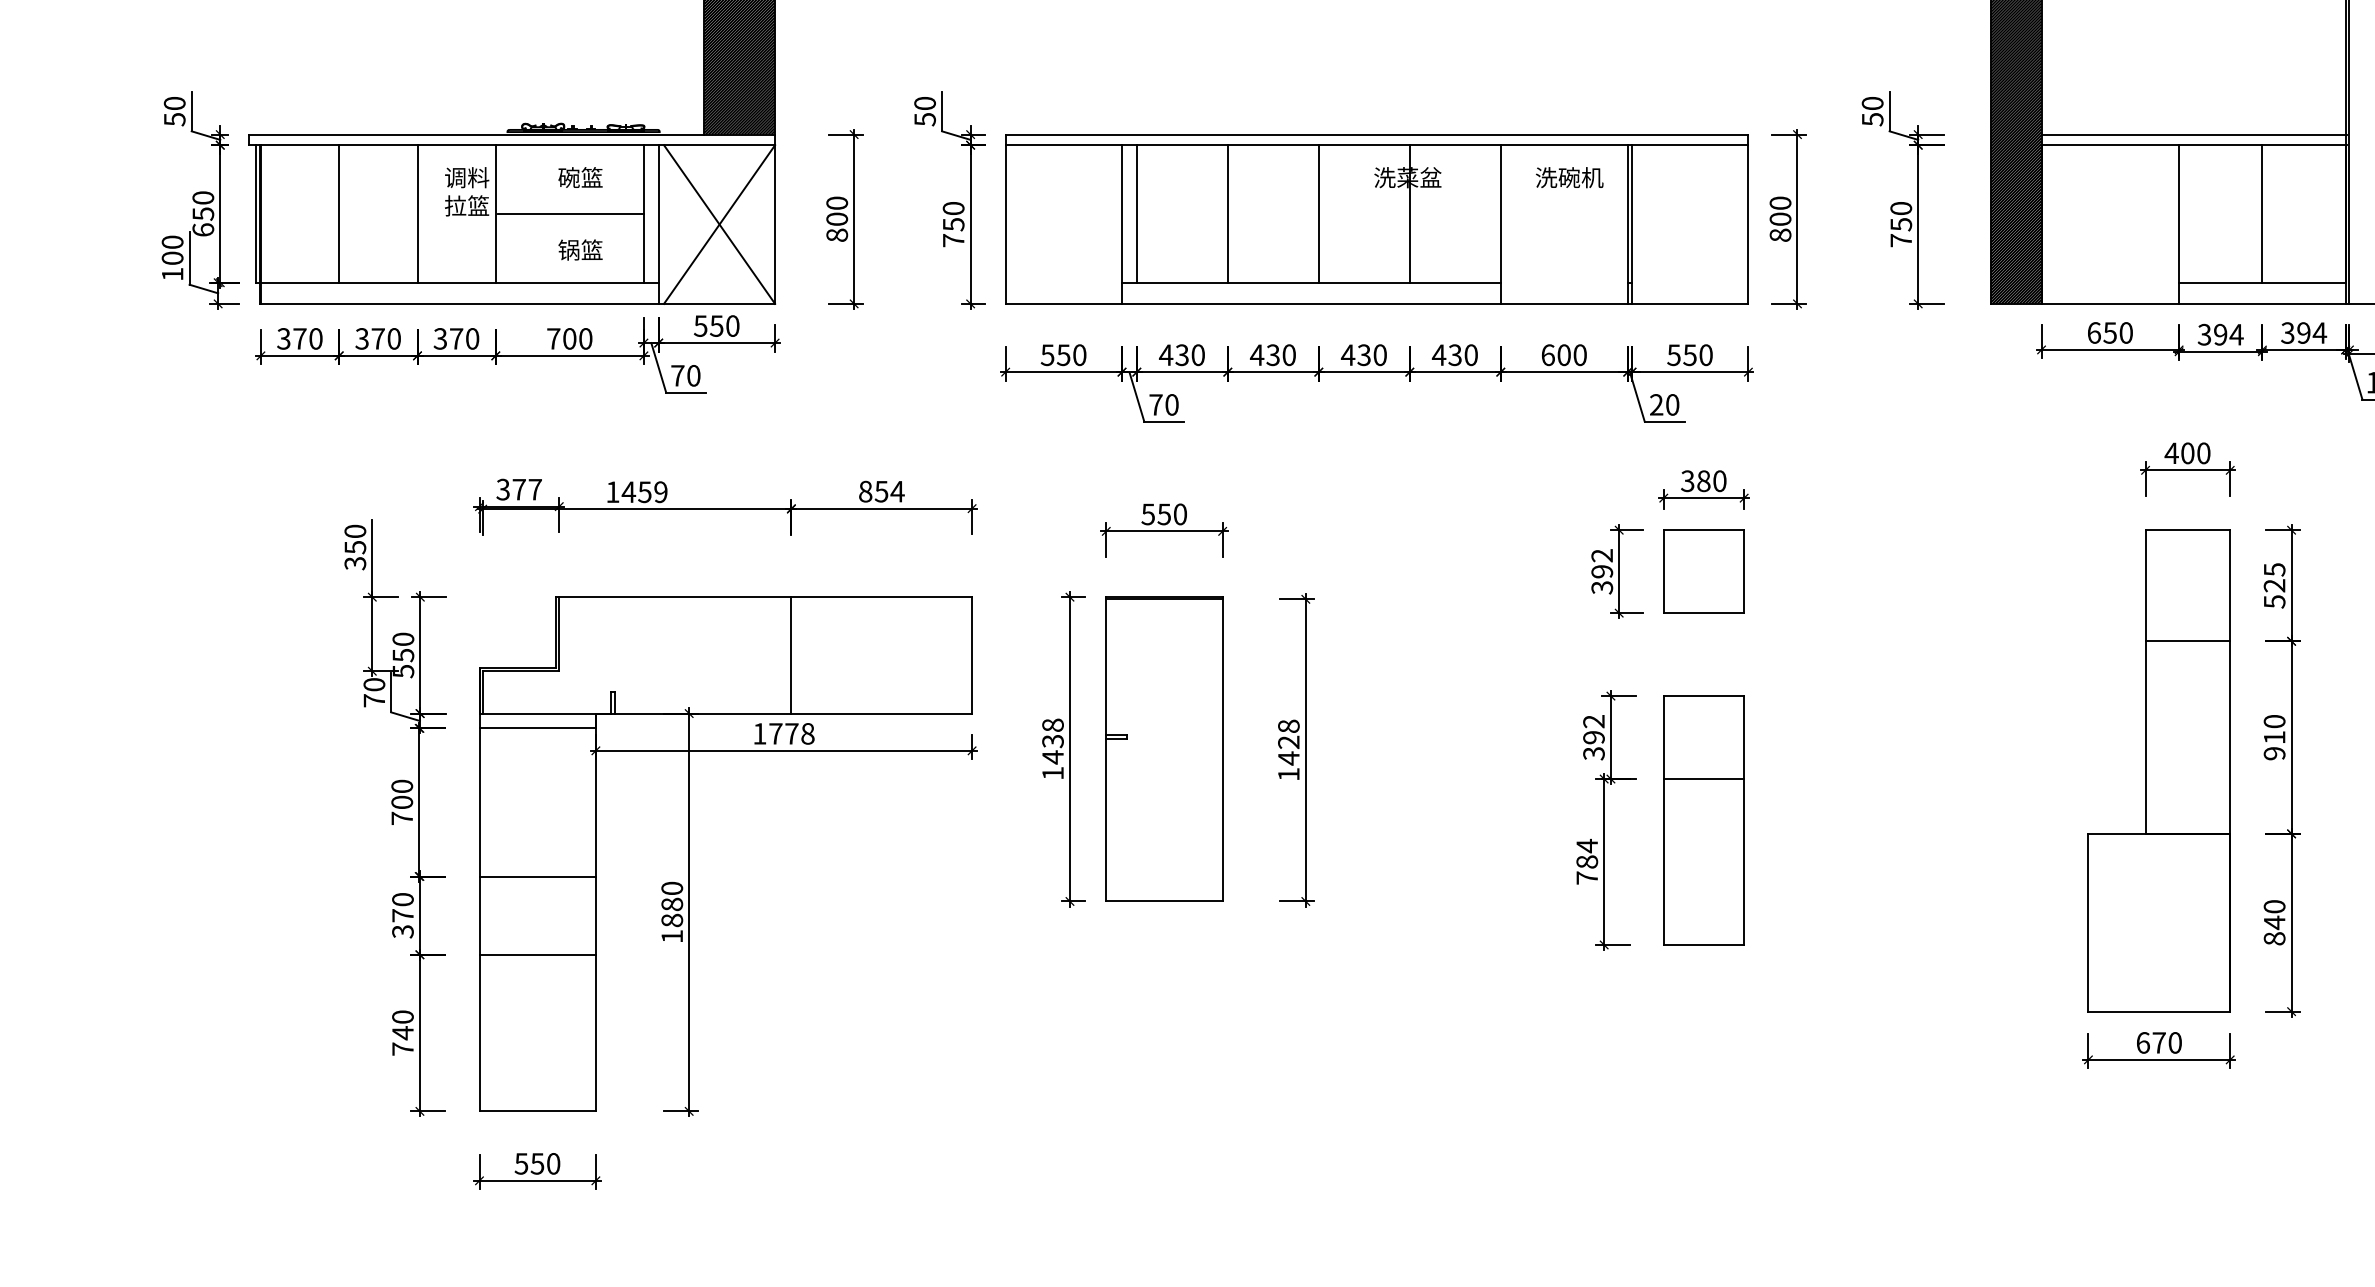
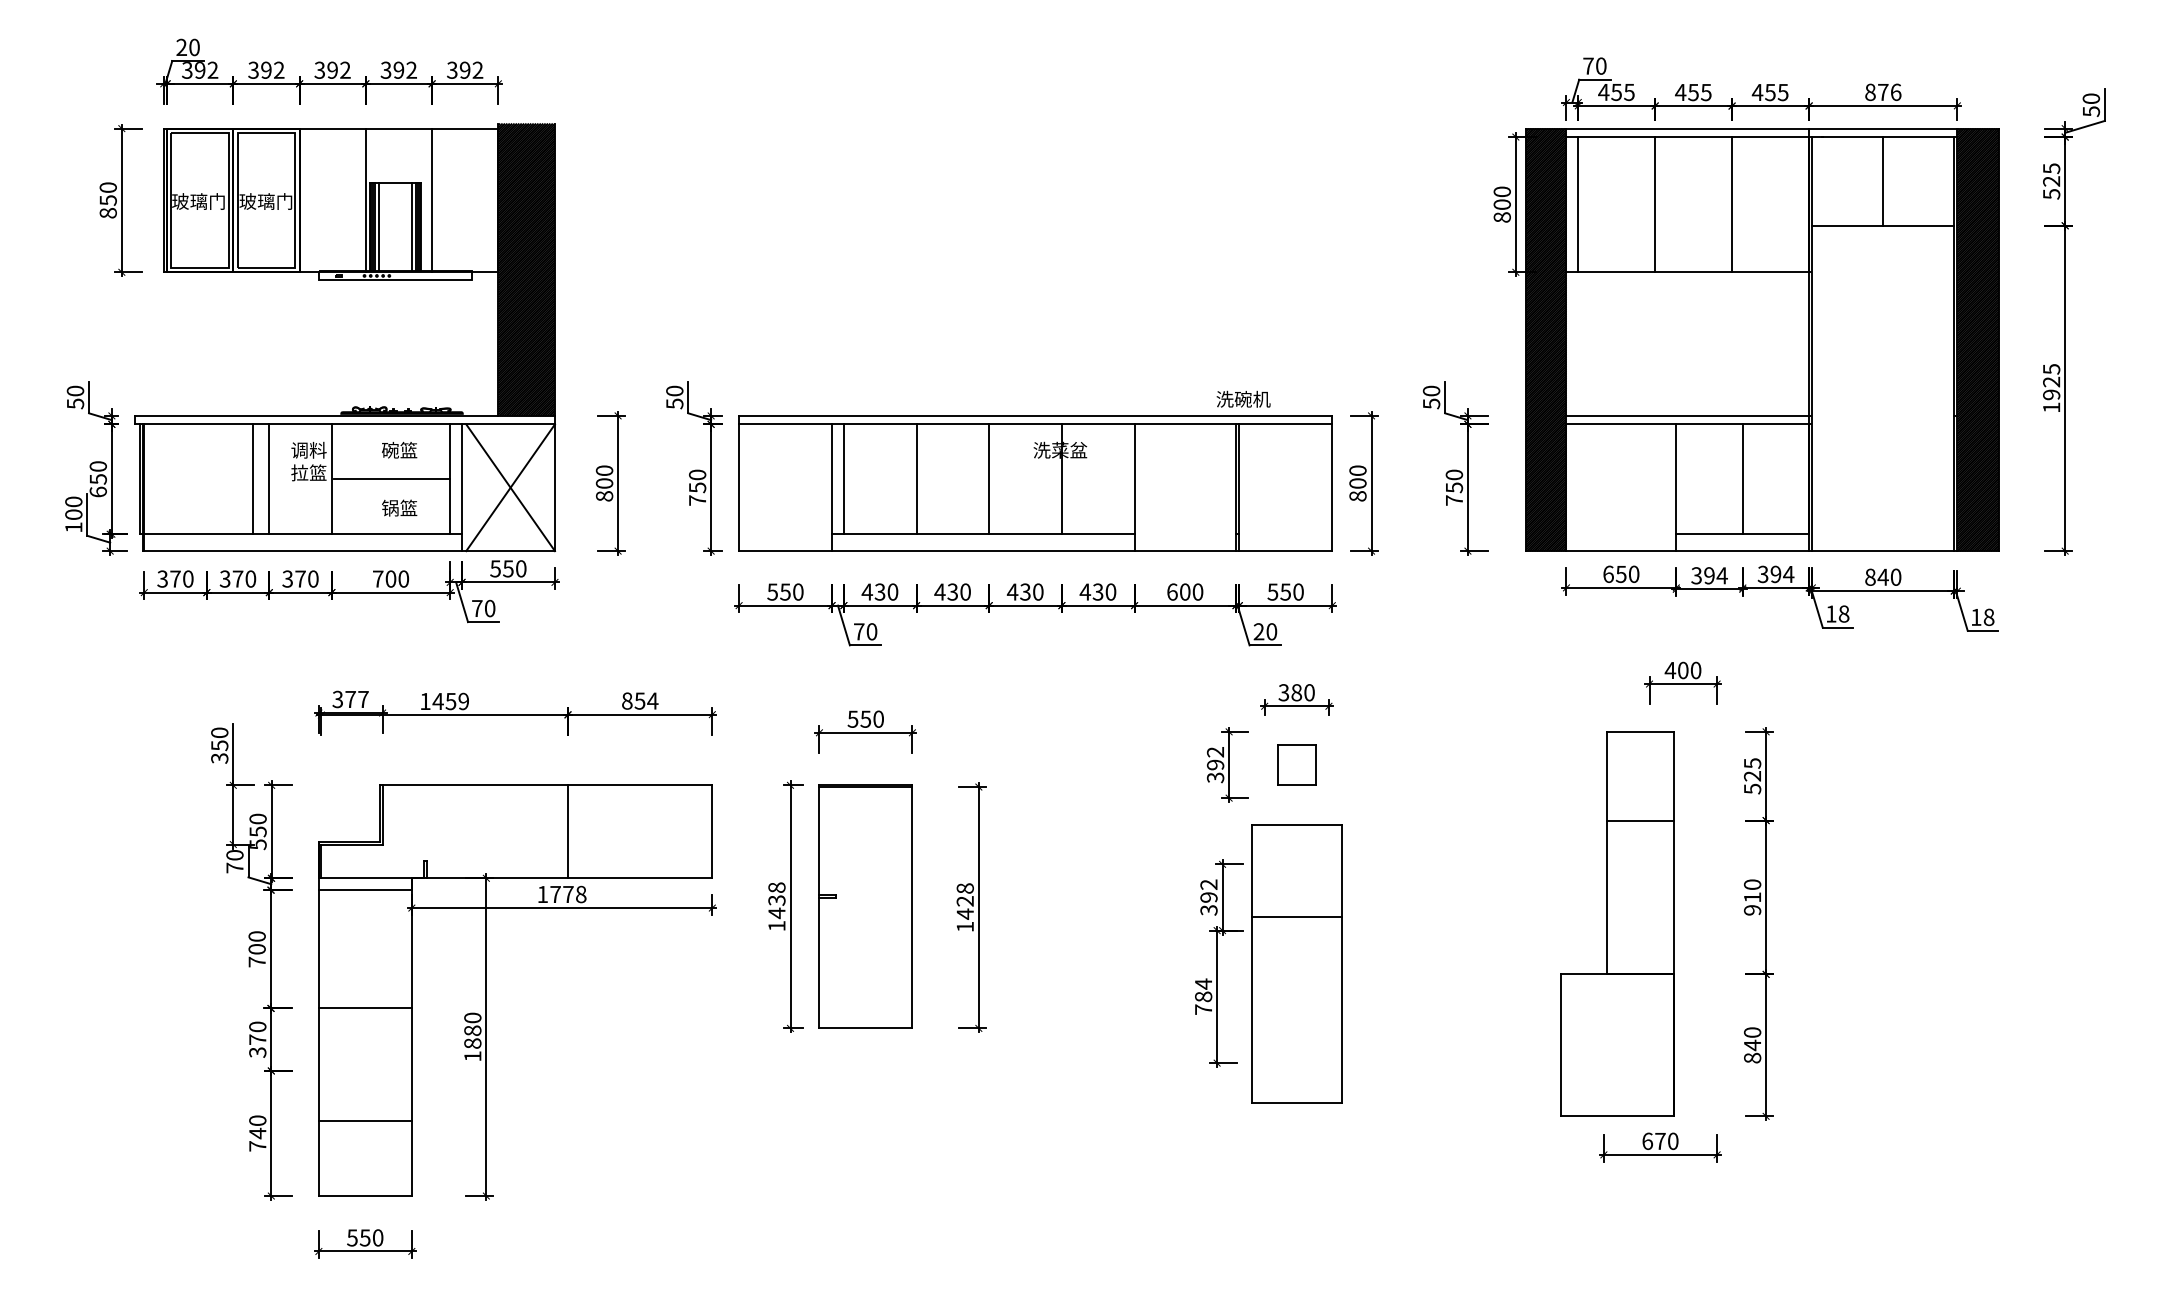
text: (1569, 176) -> (1243, 398), moved
line: (338, 214) -> (252, 479), moved
part: (1703, 571) -> (1296, 764), size x0.6
part: (2159, 770) -> (1617, 923), moved
part: (1703, 820) -> (1296, 963), size x1.4
line: (536, 954) -> (364, 1120), moved

